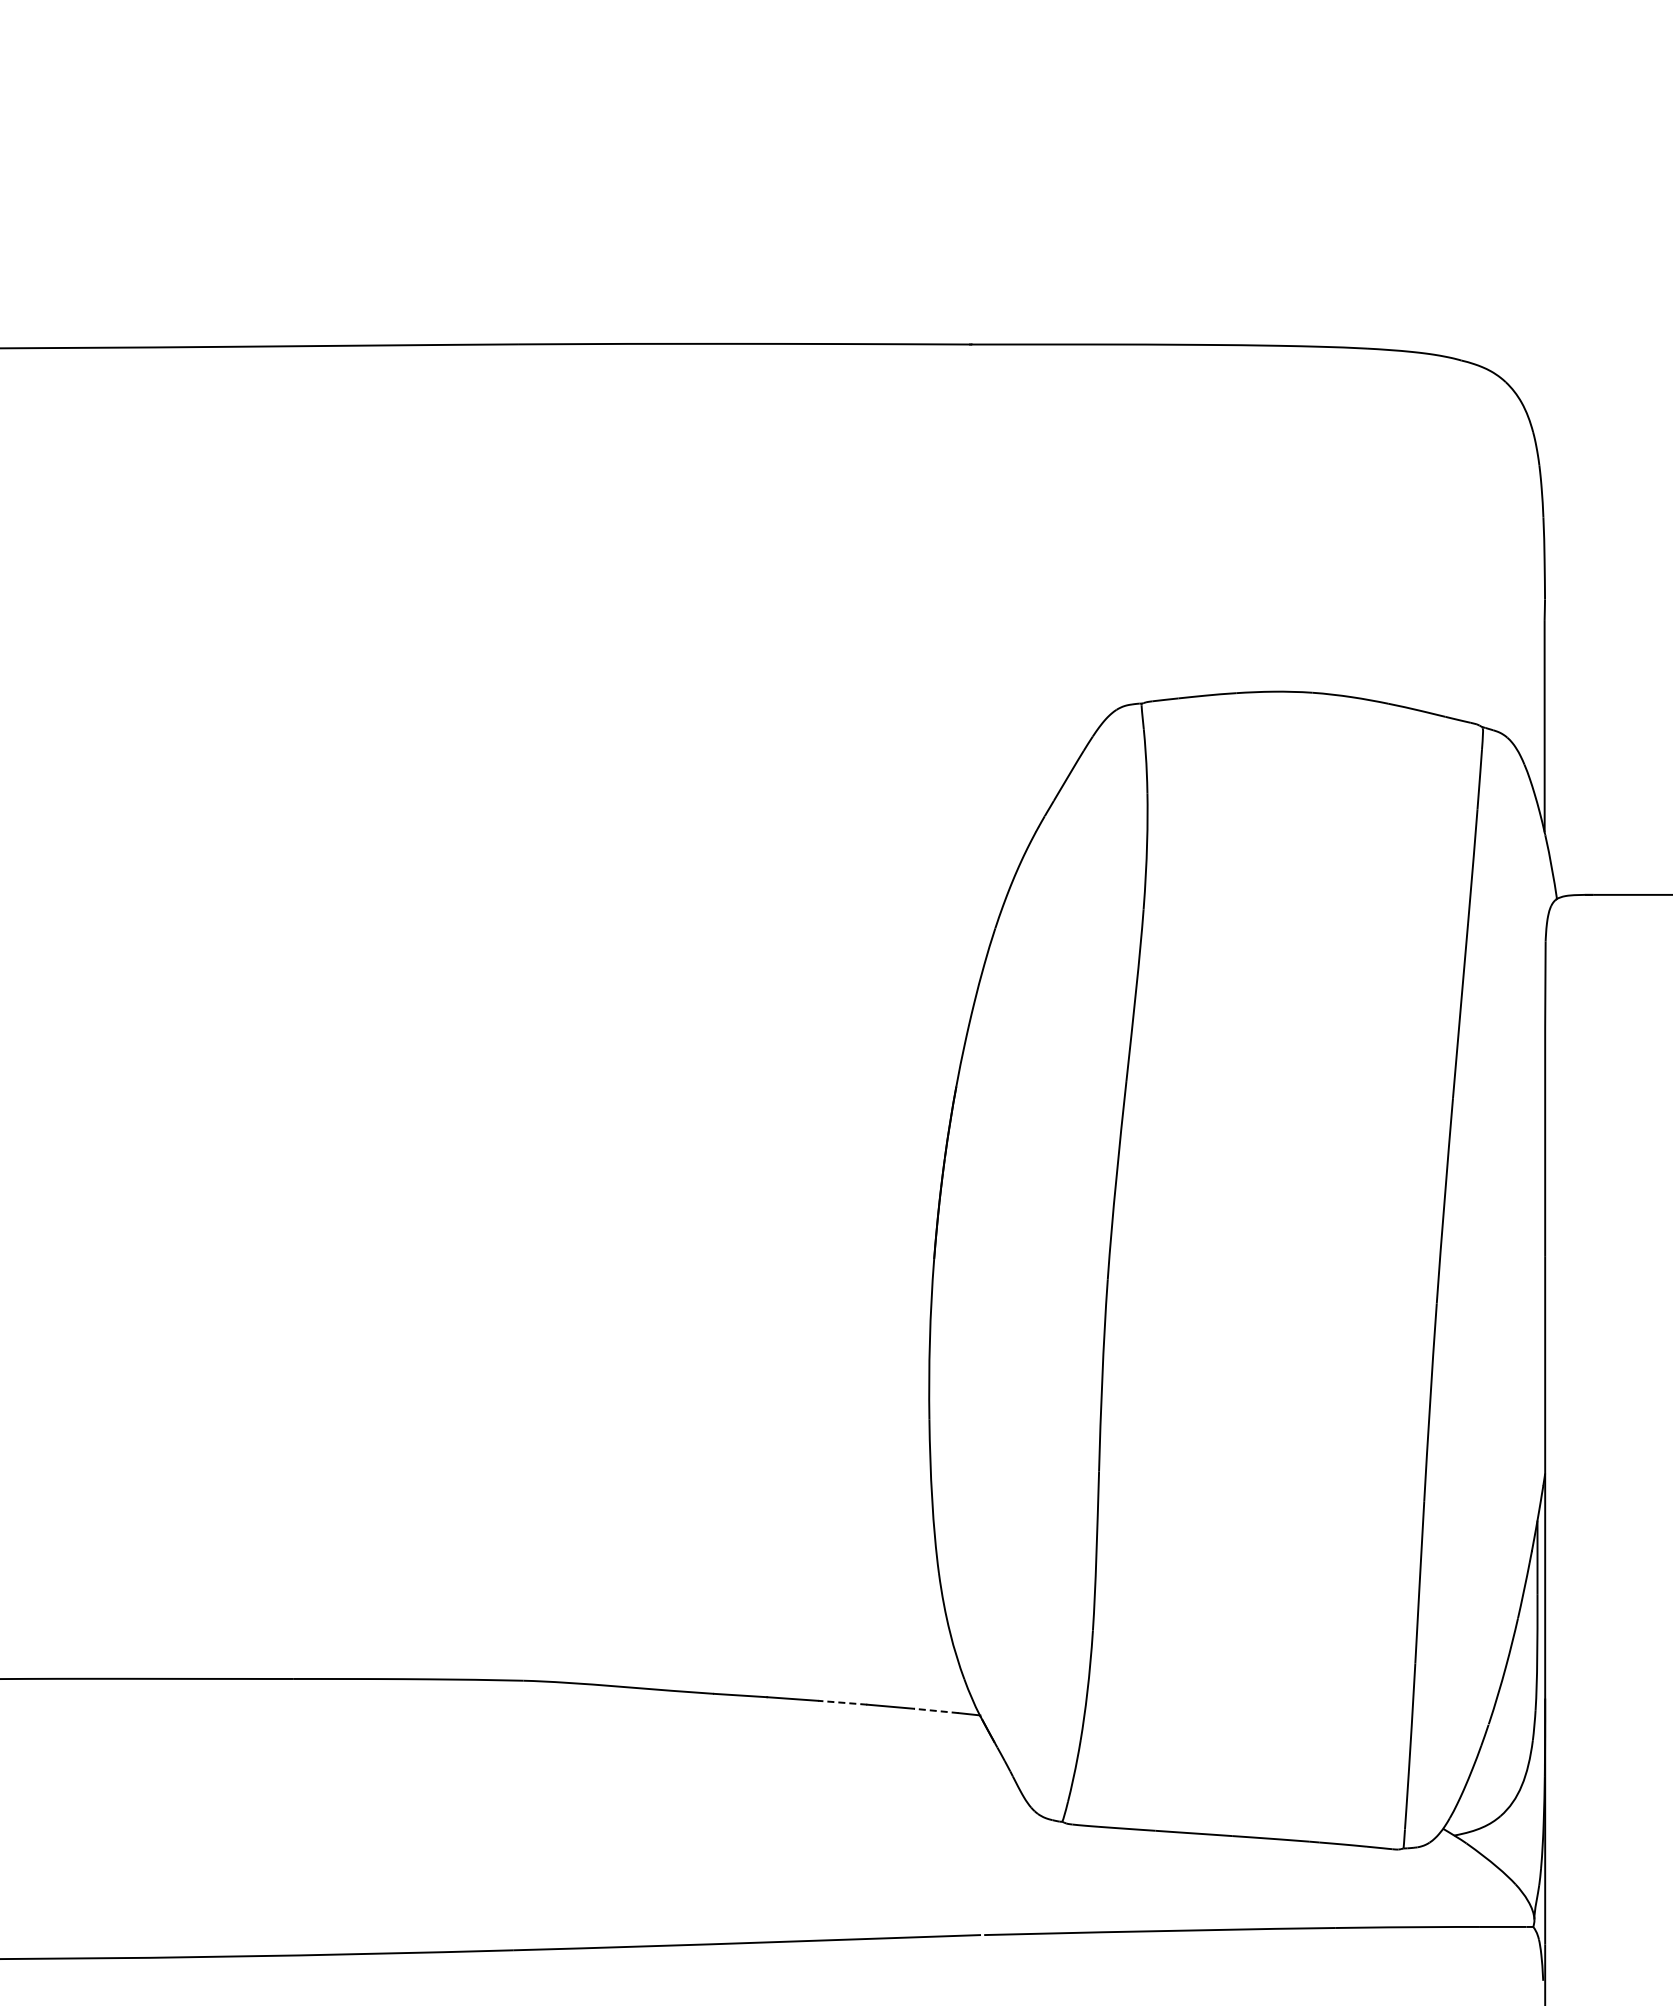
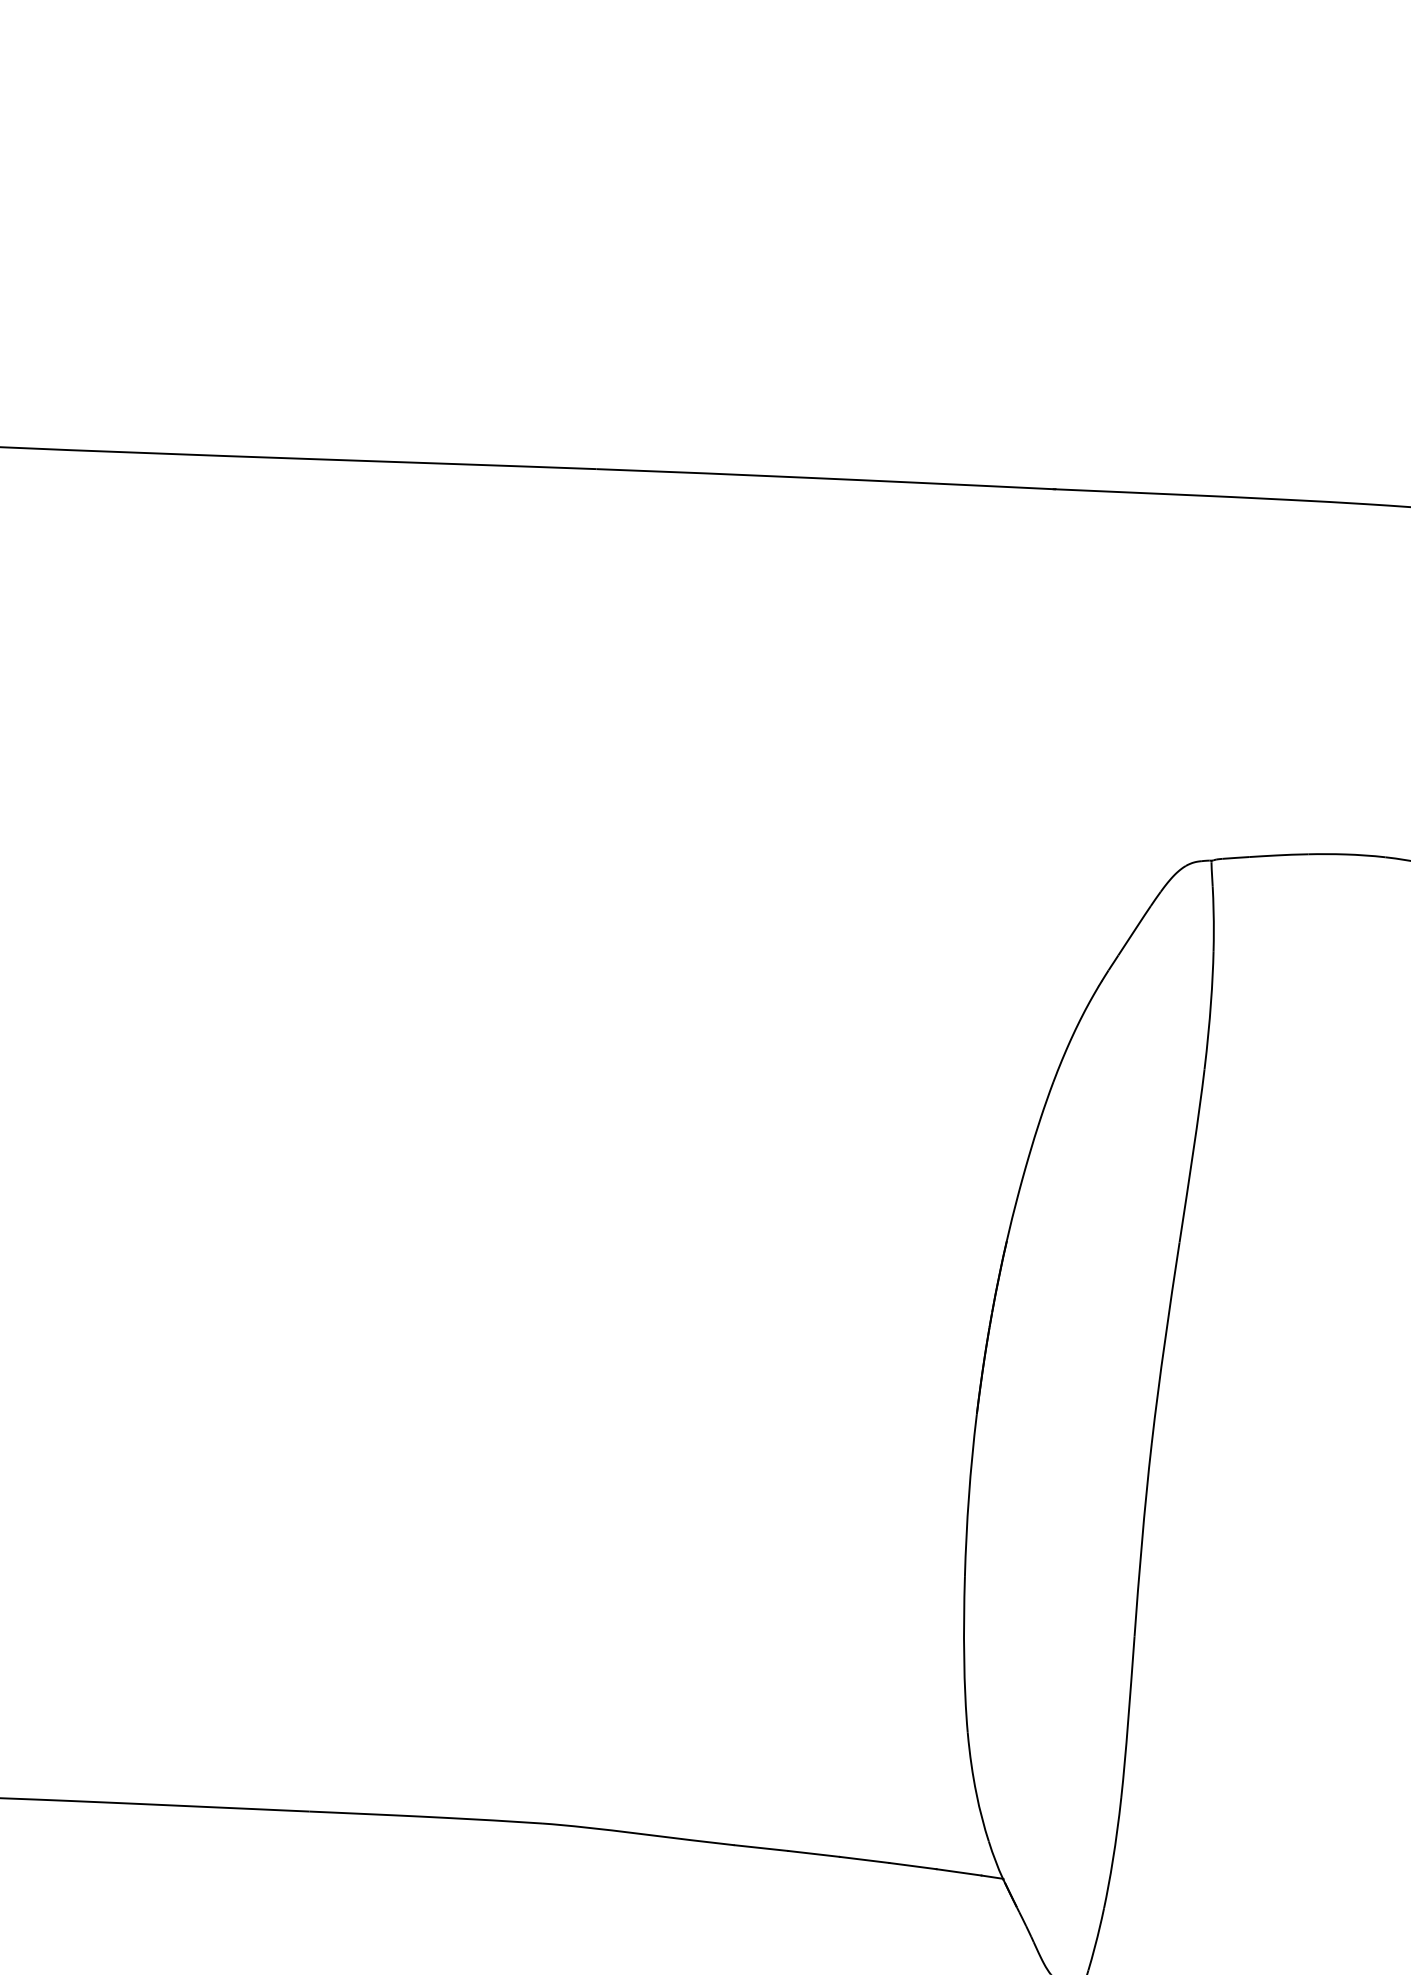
line: (842, 1702) -> (864, 1859), dashed -> solid
line: (935, 1710) -> (958, 1871), dashed -> solid

